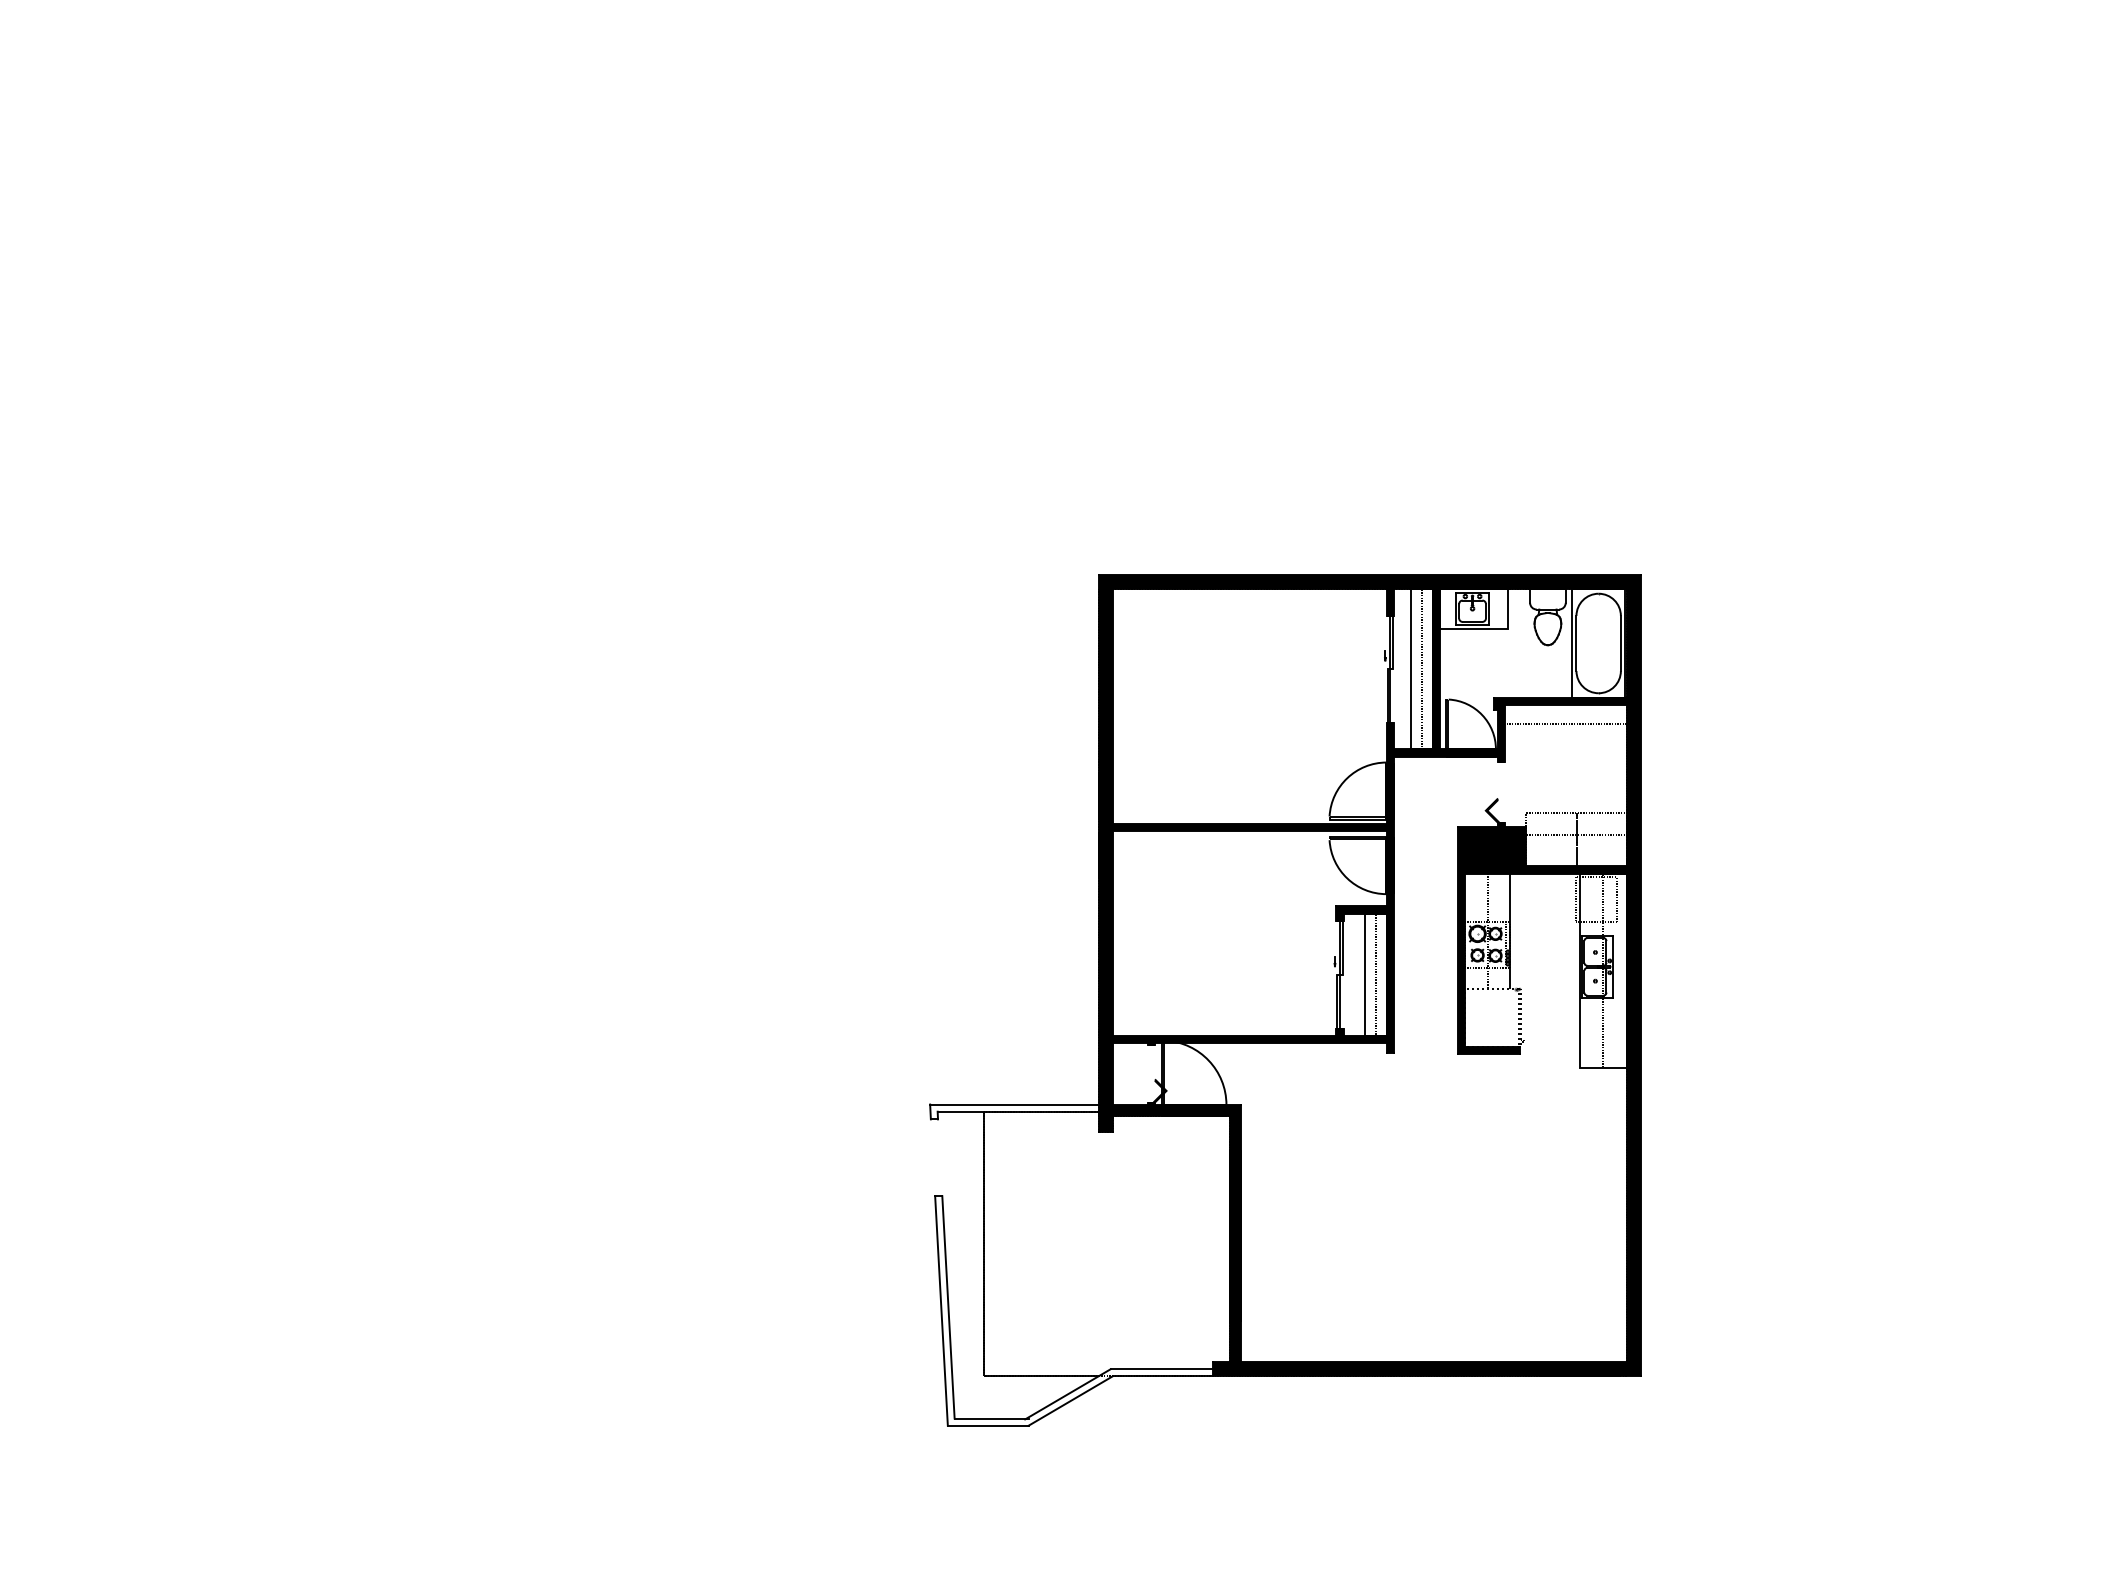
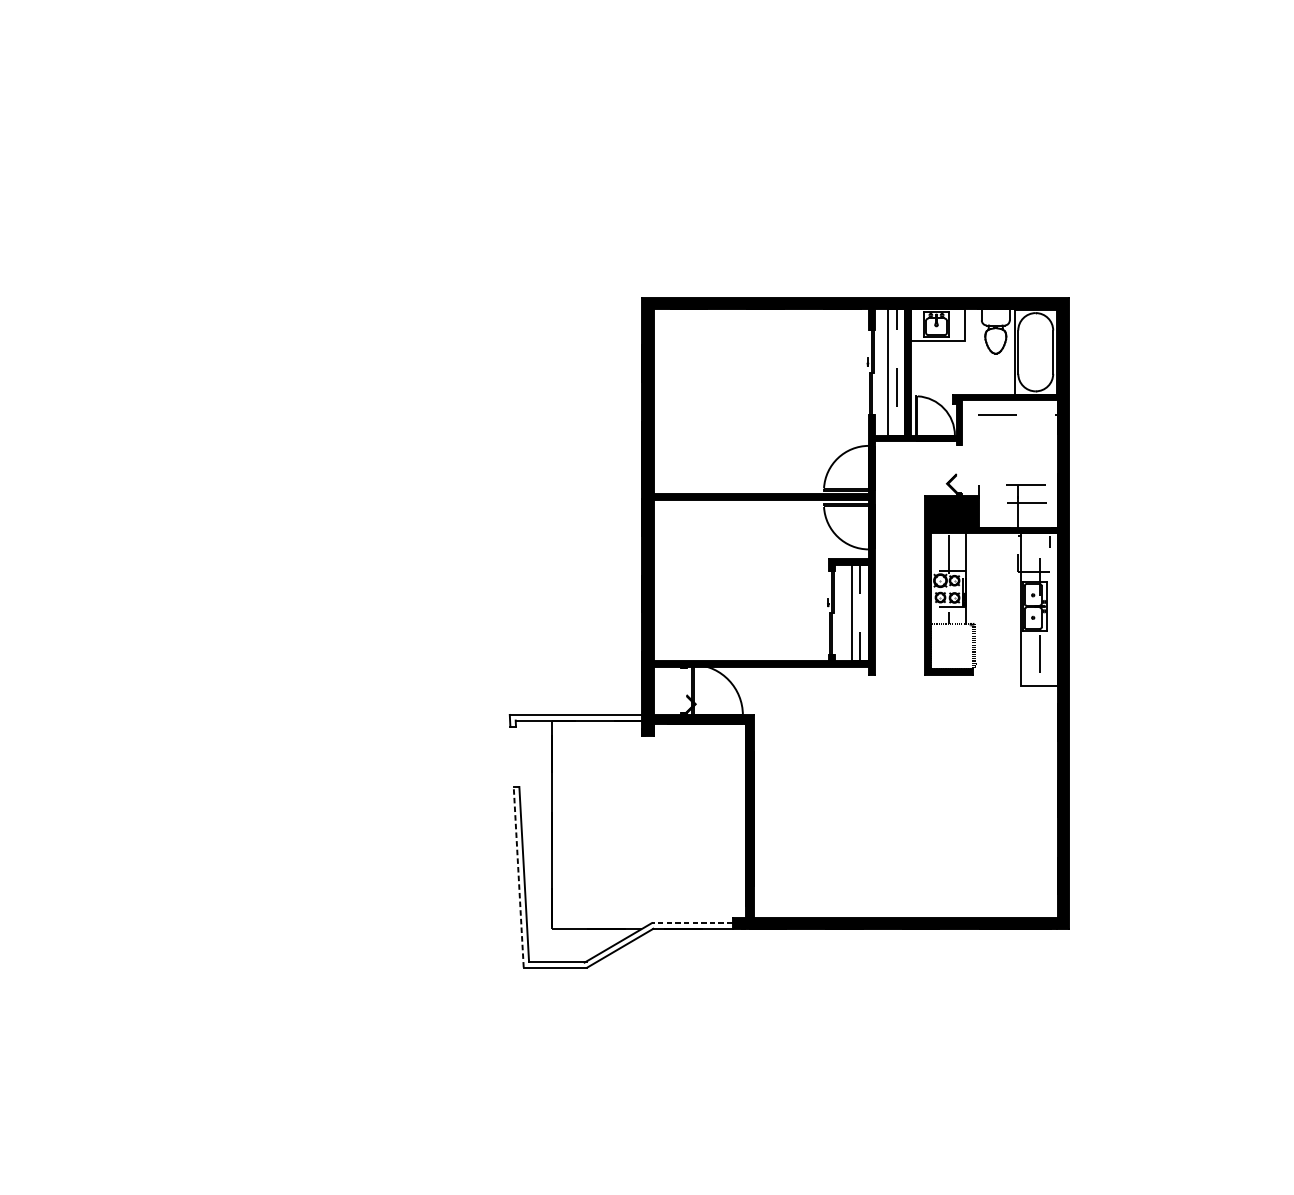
line: (941, 1310) -> (518, 876), solid -> dashed
line: (1161, 1369) -> (691, 923), solid -> dashed

